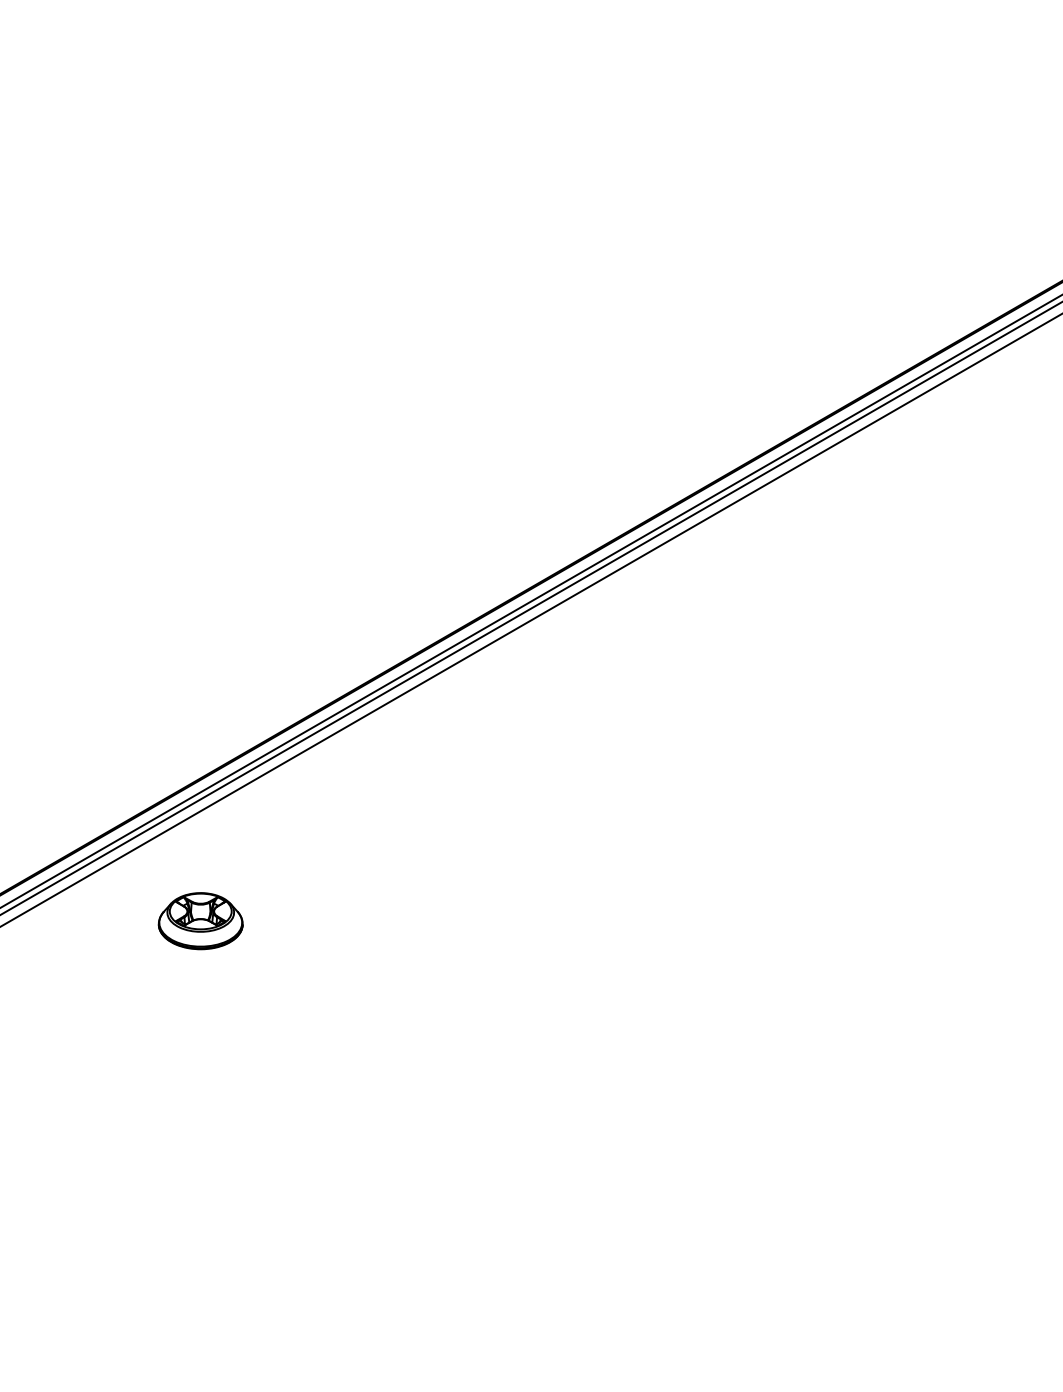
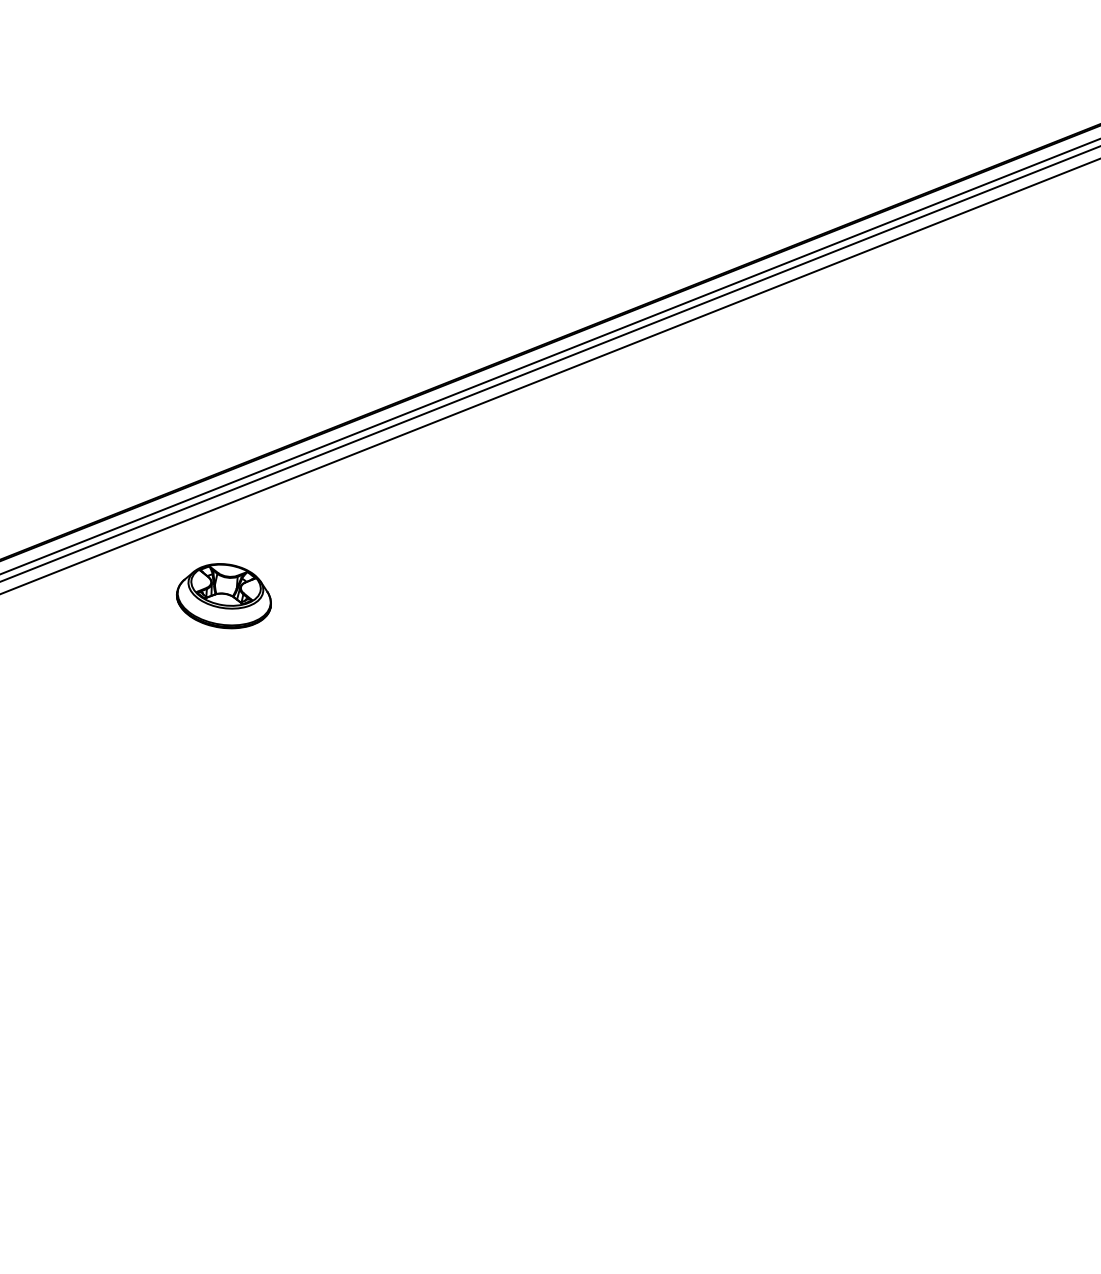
part: (200, 921) -> (224, 596), moved

